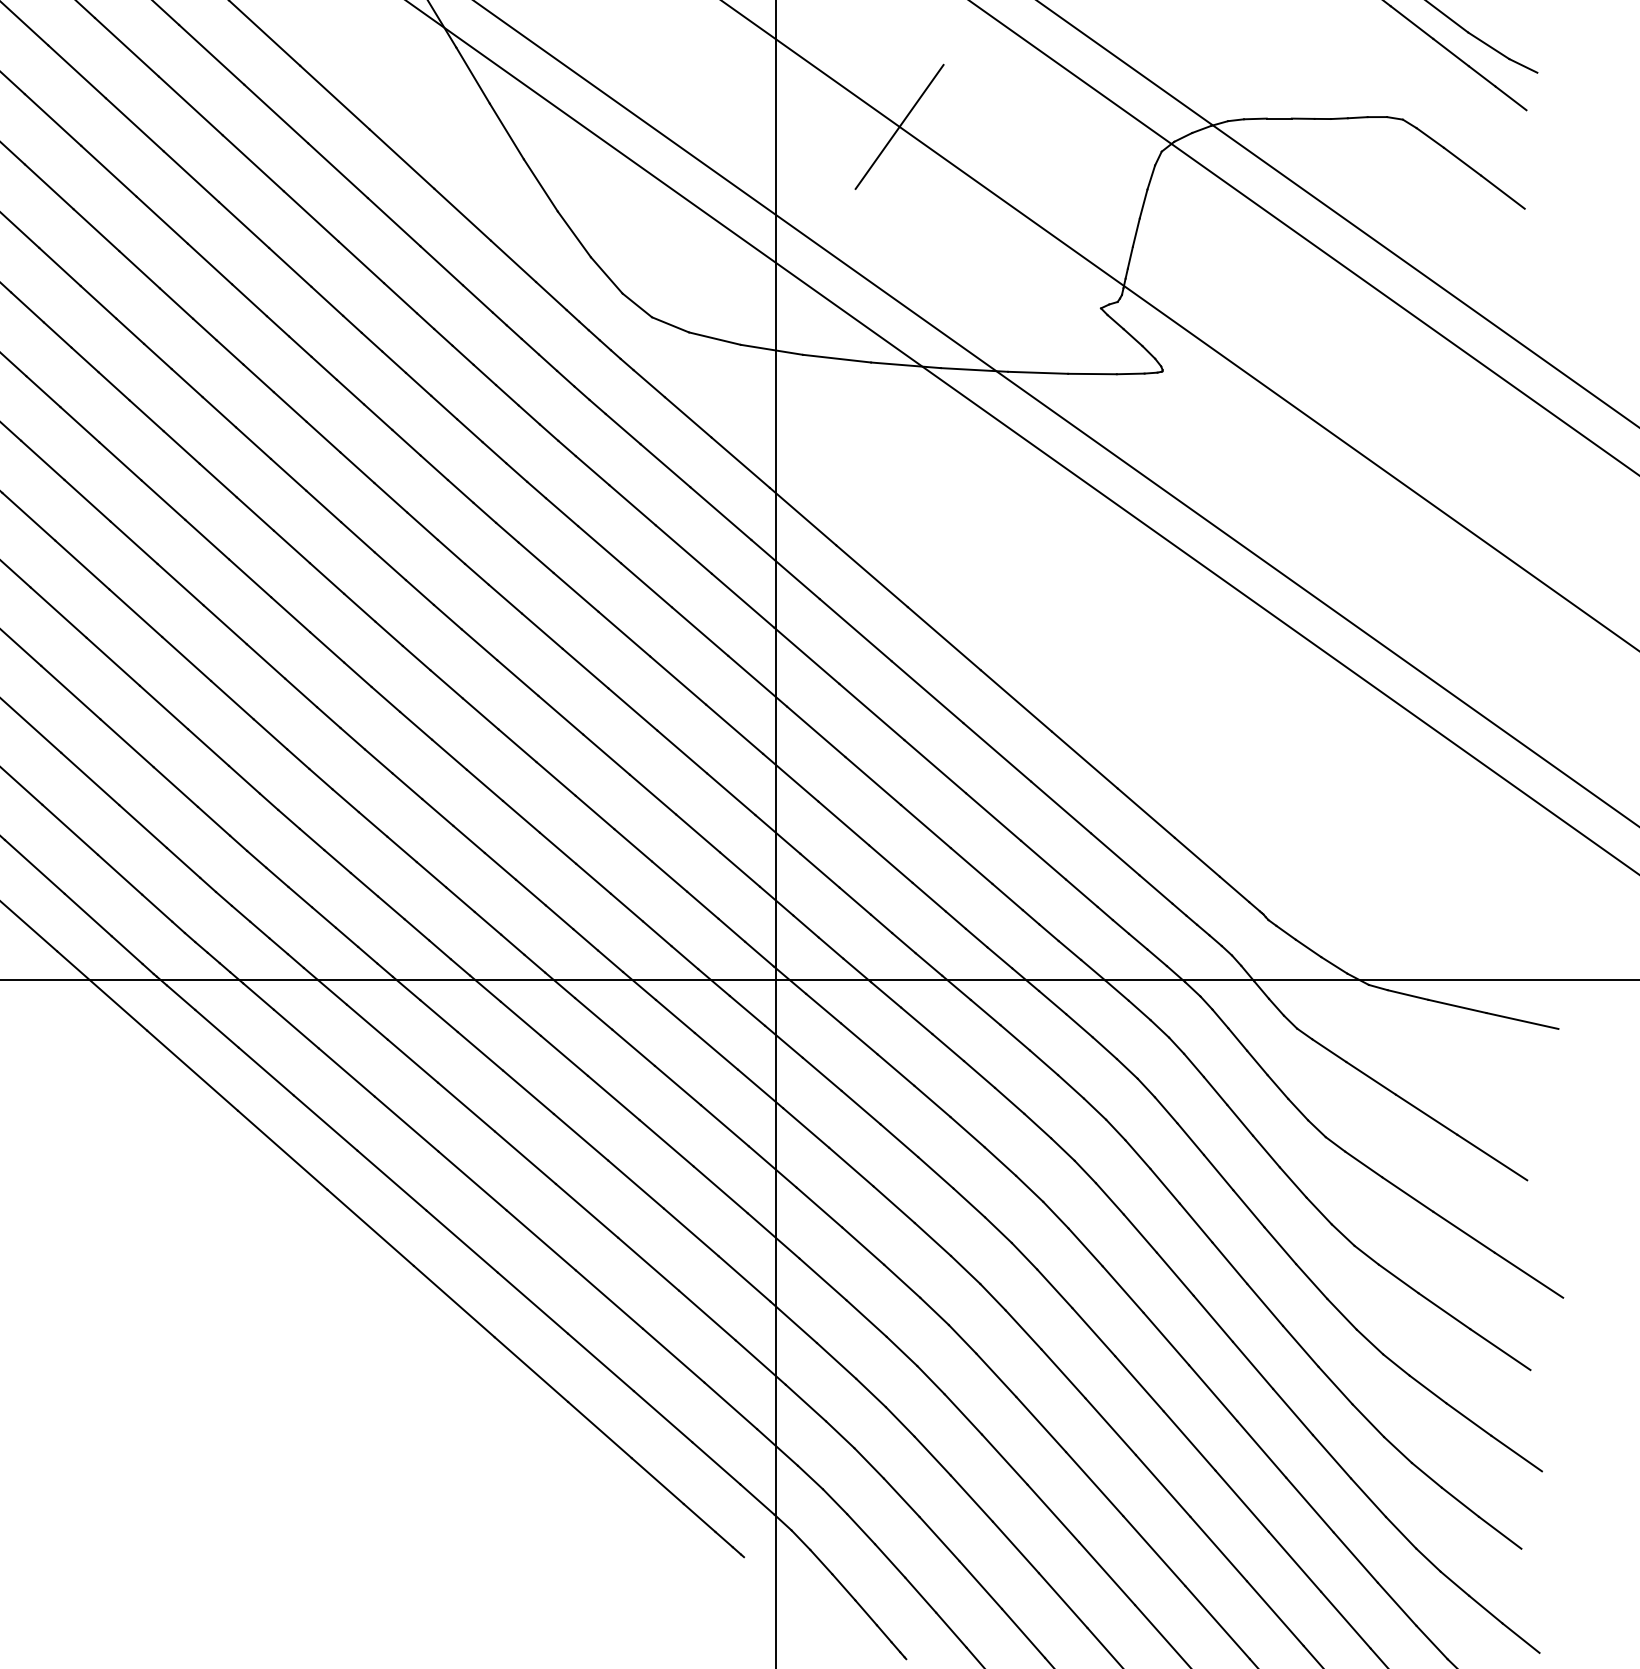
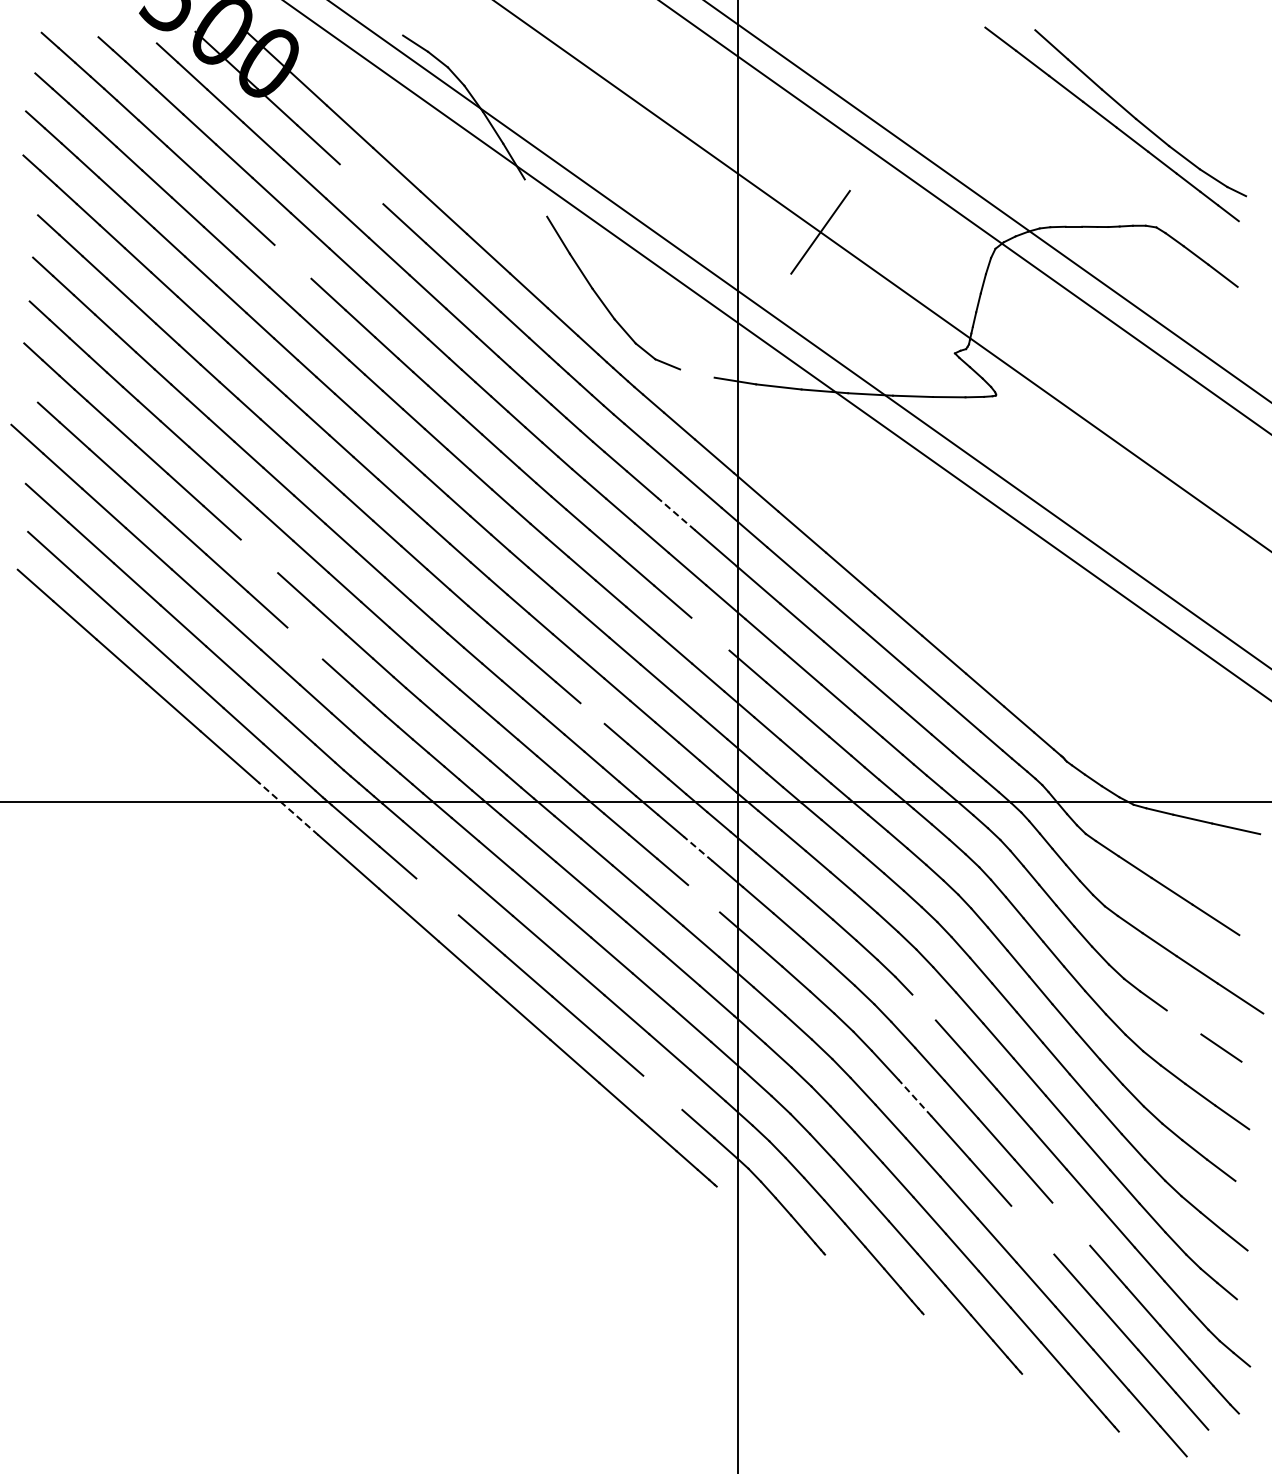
line: (211, 55) -> (361, 184), removed
line: (472, 74) -> (535, 197), removed
line: (108, 170) -> (292, 261), removed
line: (715, 338) -> (697, 373), removed
line: (683, 549) -> (676, 514), solid -> dashed
line: (58, 612) -> (259, 556), removed
line: (734, 728) -> (710, 633), removed
line: (126, 743) -> (304, 643), removed
line: (557, 848) -> (592, 713), removed
line: (102, 990) -> (288, 808), solid -> dashed
line: (716, 1051) -> (698, 849), solid -> dashed
line: (325, 1122) -> (437, 896), removed
line: (725, 1125) -> (704, 898), removed
line: (1053, 1288) -> (923, 1007), removed
line: (1443, 1311) -> (1183, 1022), removed
line: (662, 1416) -> (662, 1092), removed
line: (1041, 1425) -> (915, 1098), solid -> dashed
line: (1275, 1612) -> (1071, 1223), removed
line: (1217, 1621) -> (1032, 1229), removed

